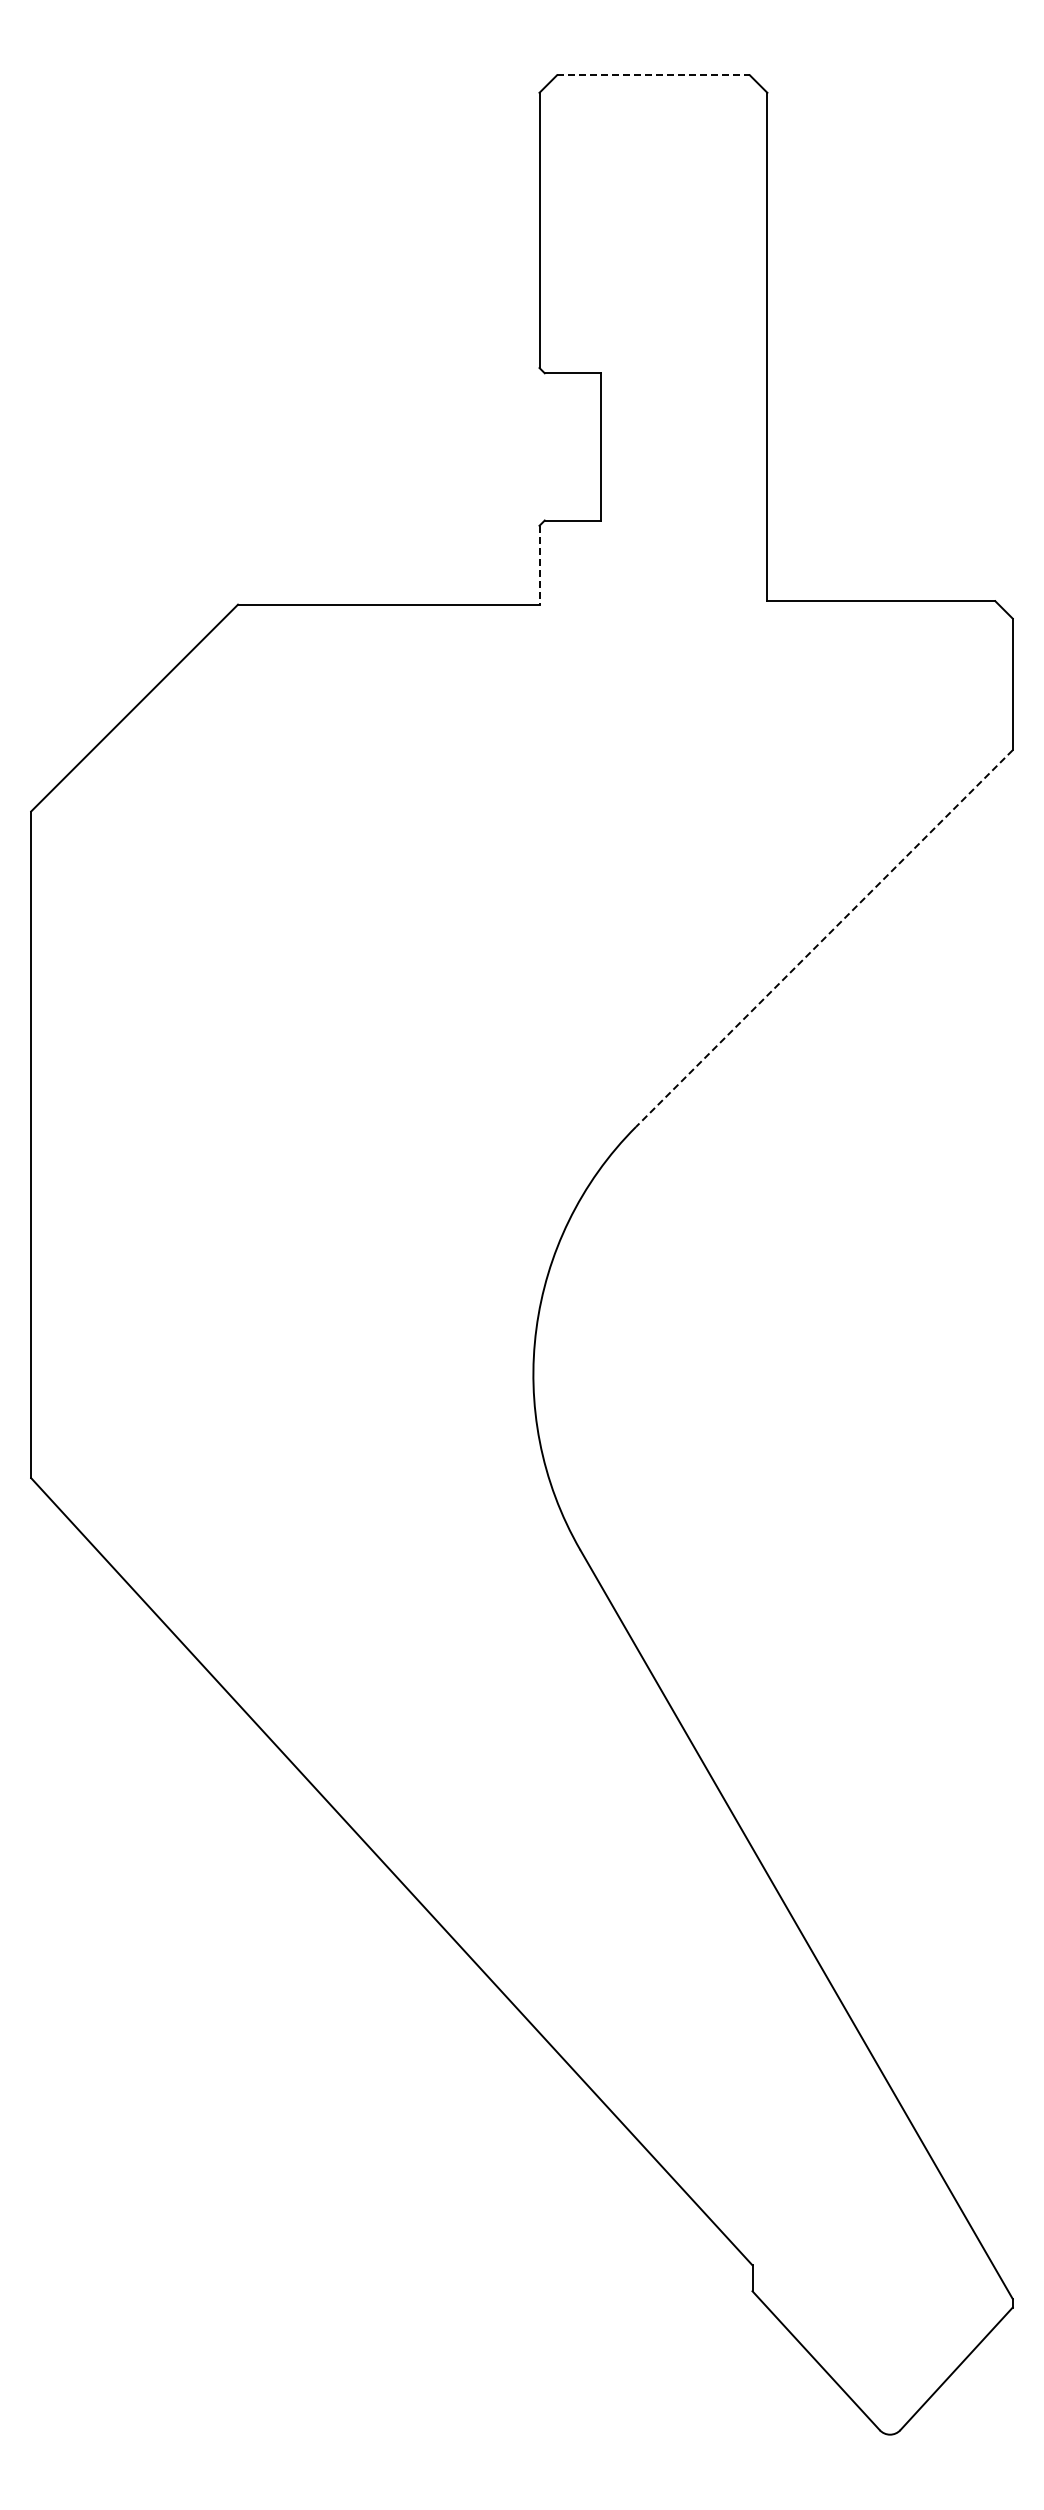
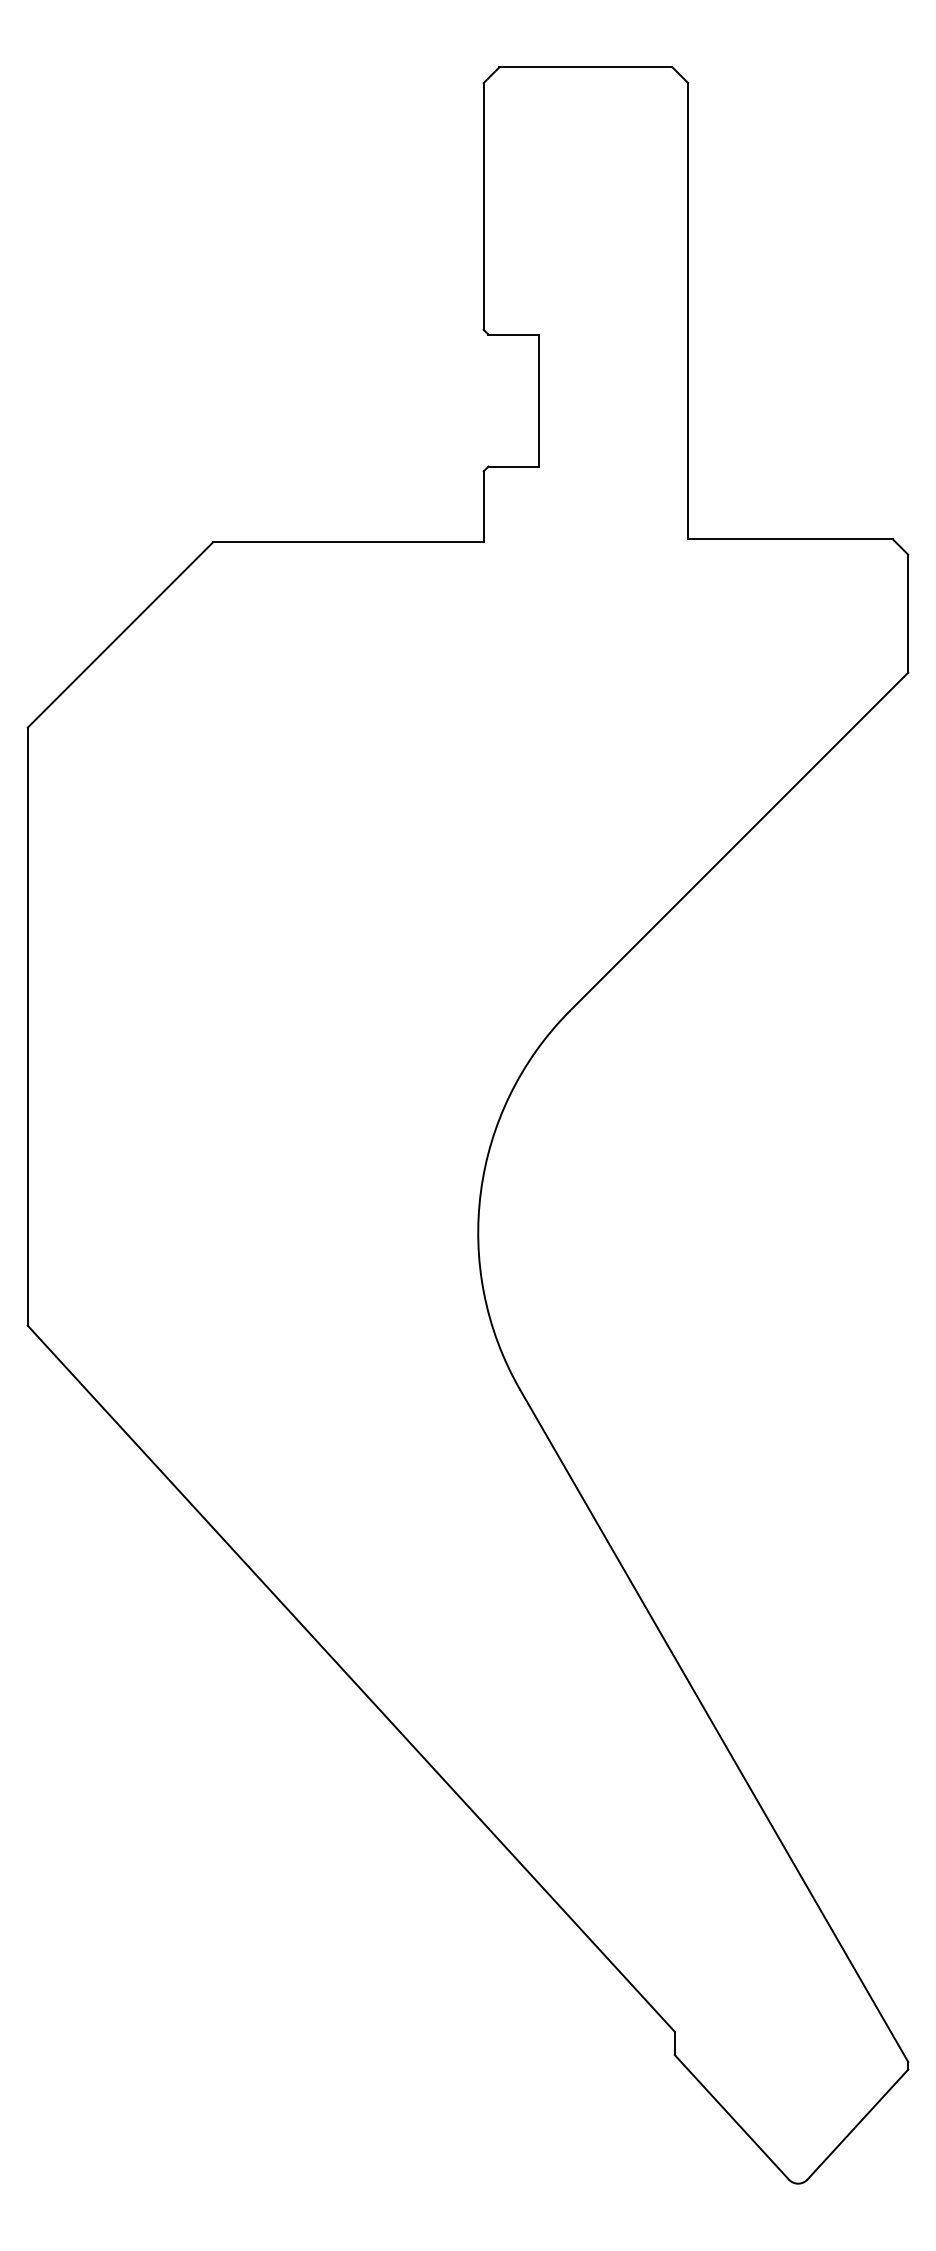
line: (653, 75) -> (585, 67), dashed -> solid
line: (539, 565) -> (483, 507), dashed -> solid
line: (824, 938) -> (739, 841), dashed -> solid

